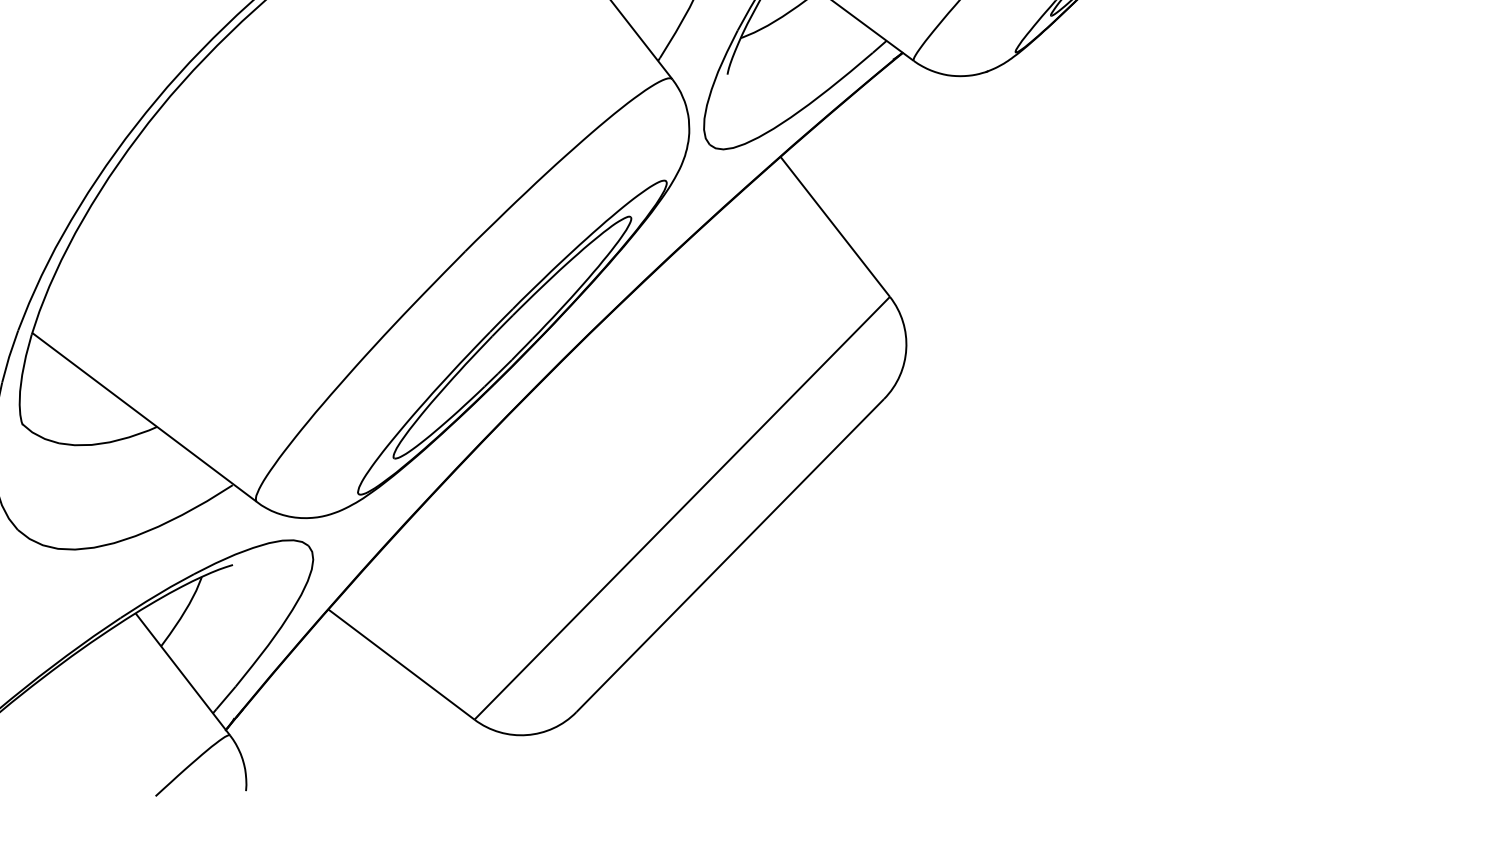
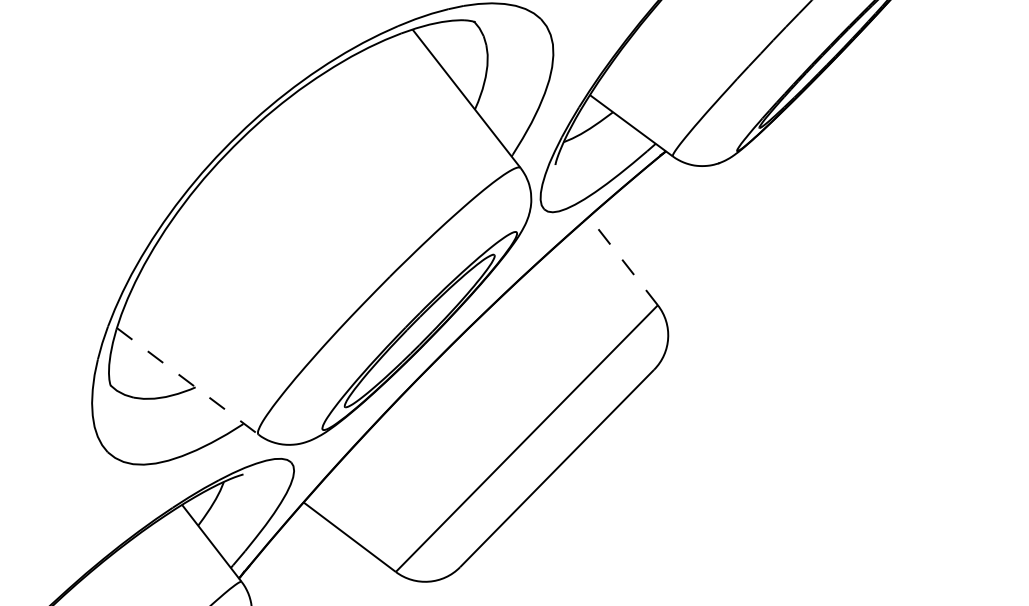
line: (835, 225) -> (623, 260), solid -> dashed
line: (144, 417) -> (187, 381), solid -> dashed

